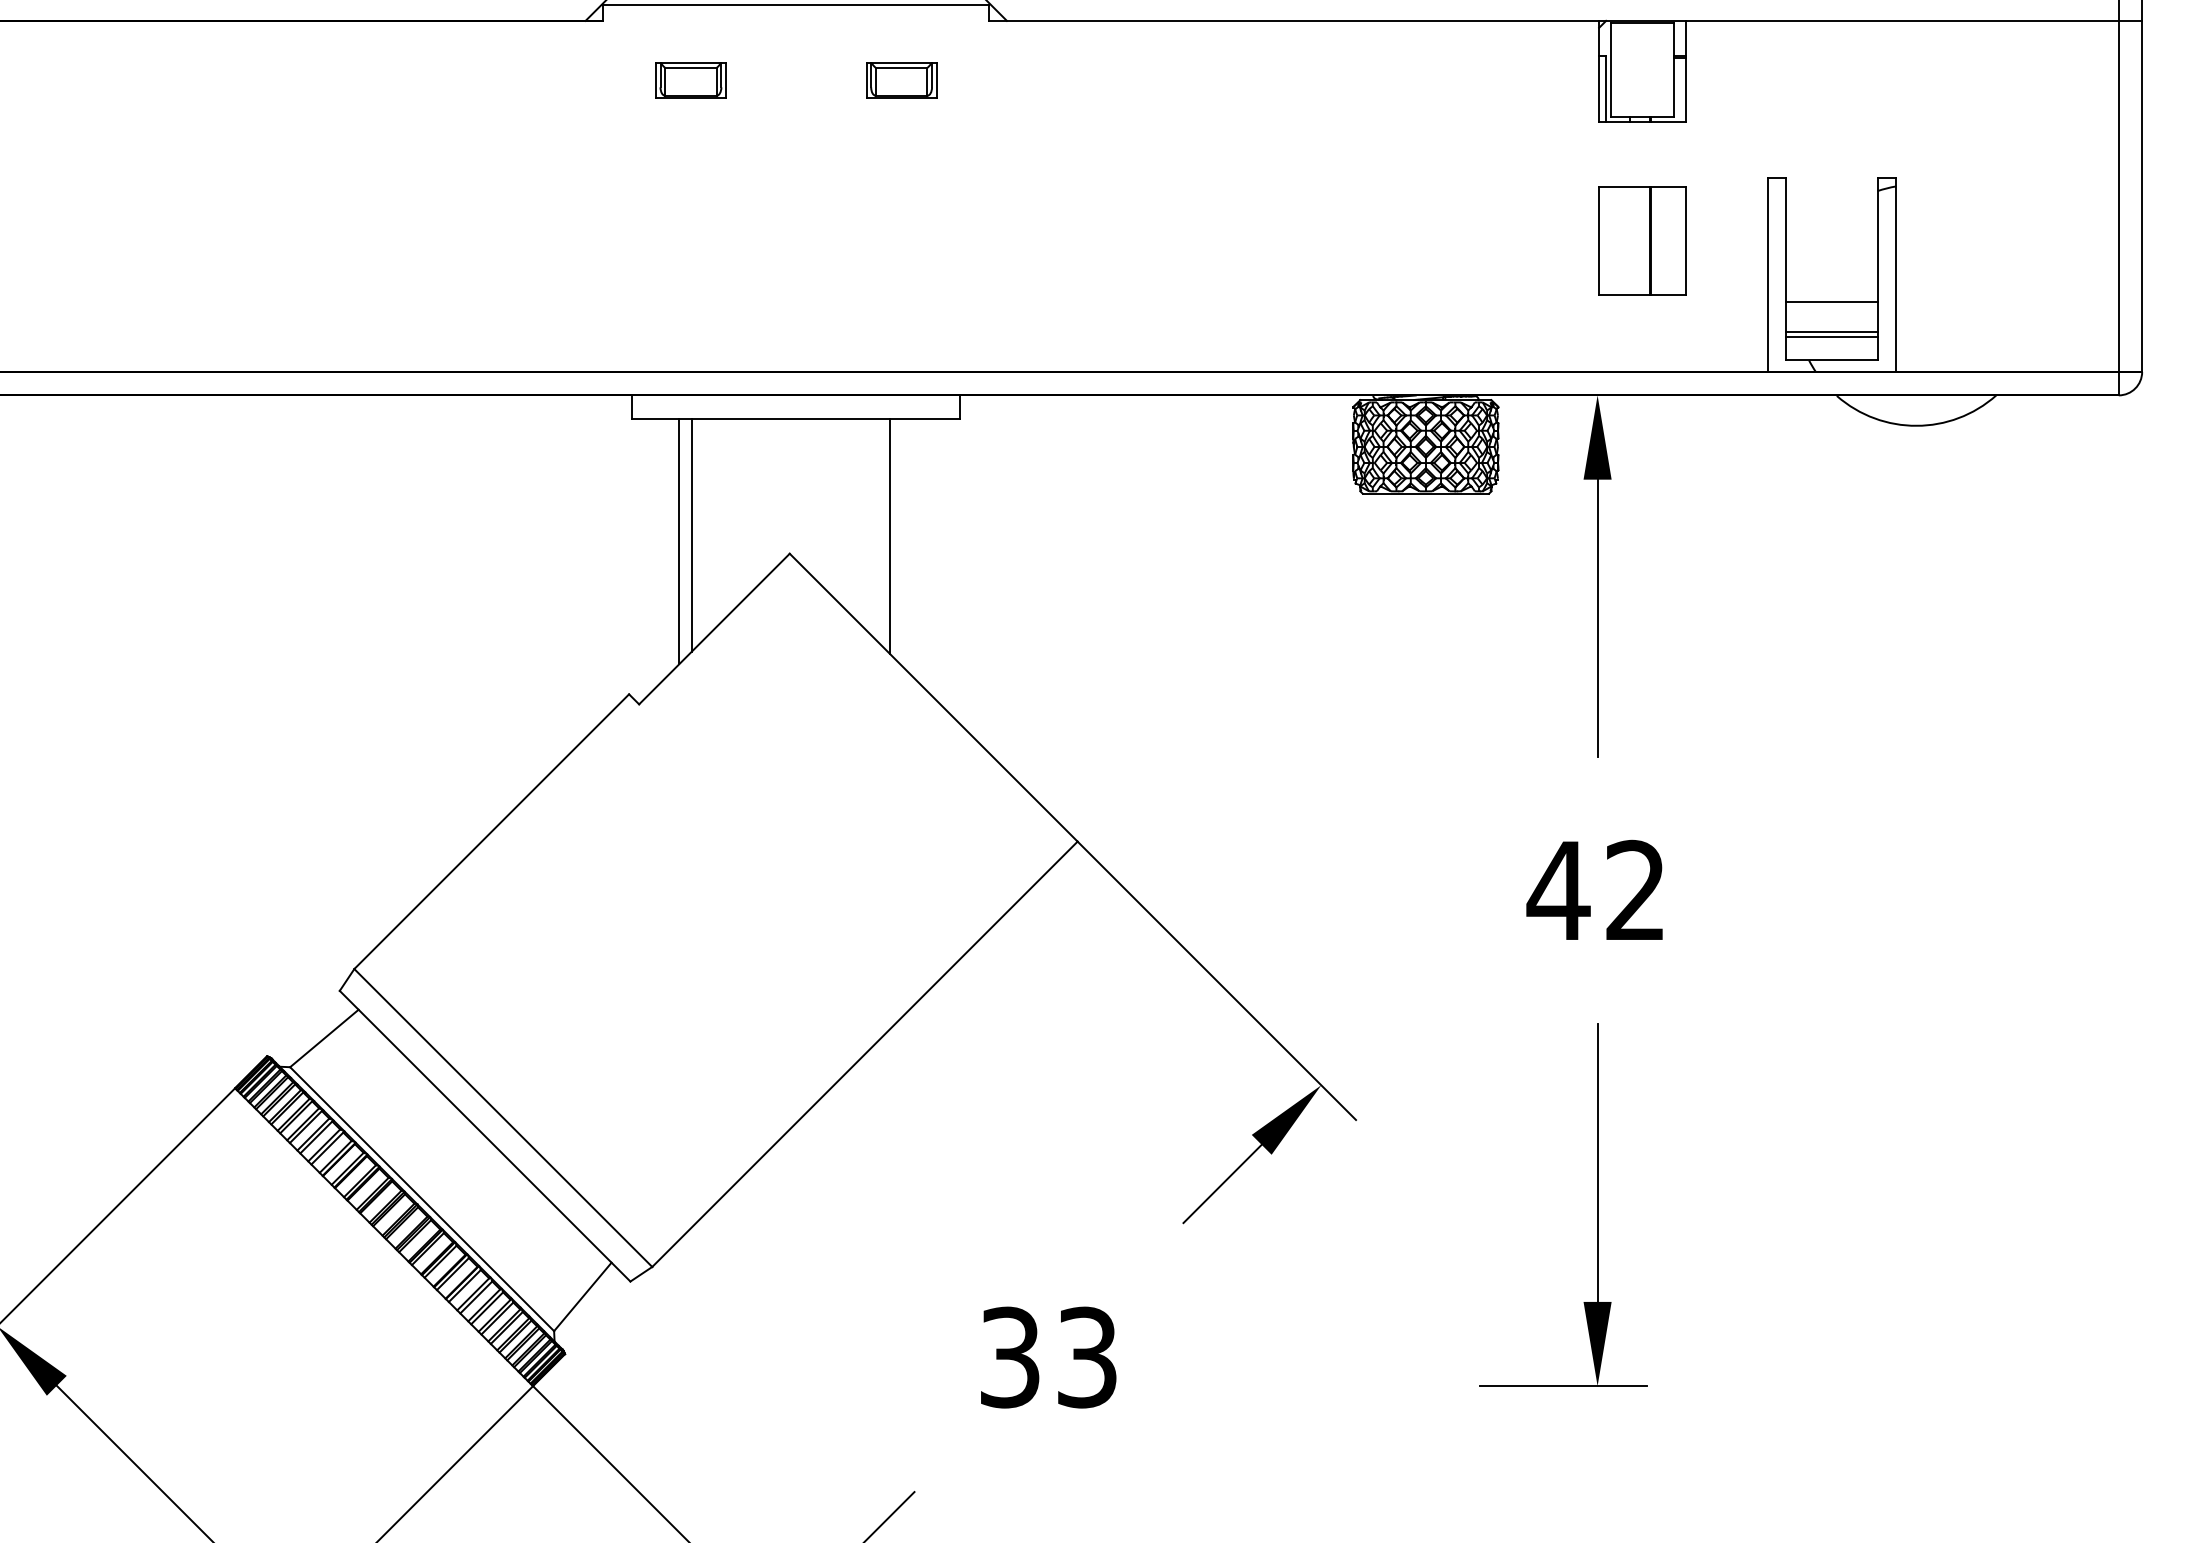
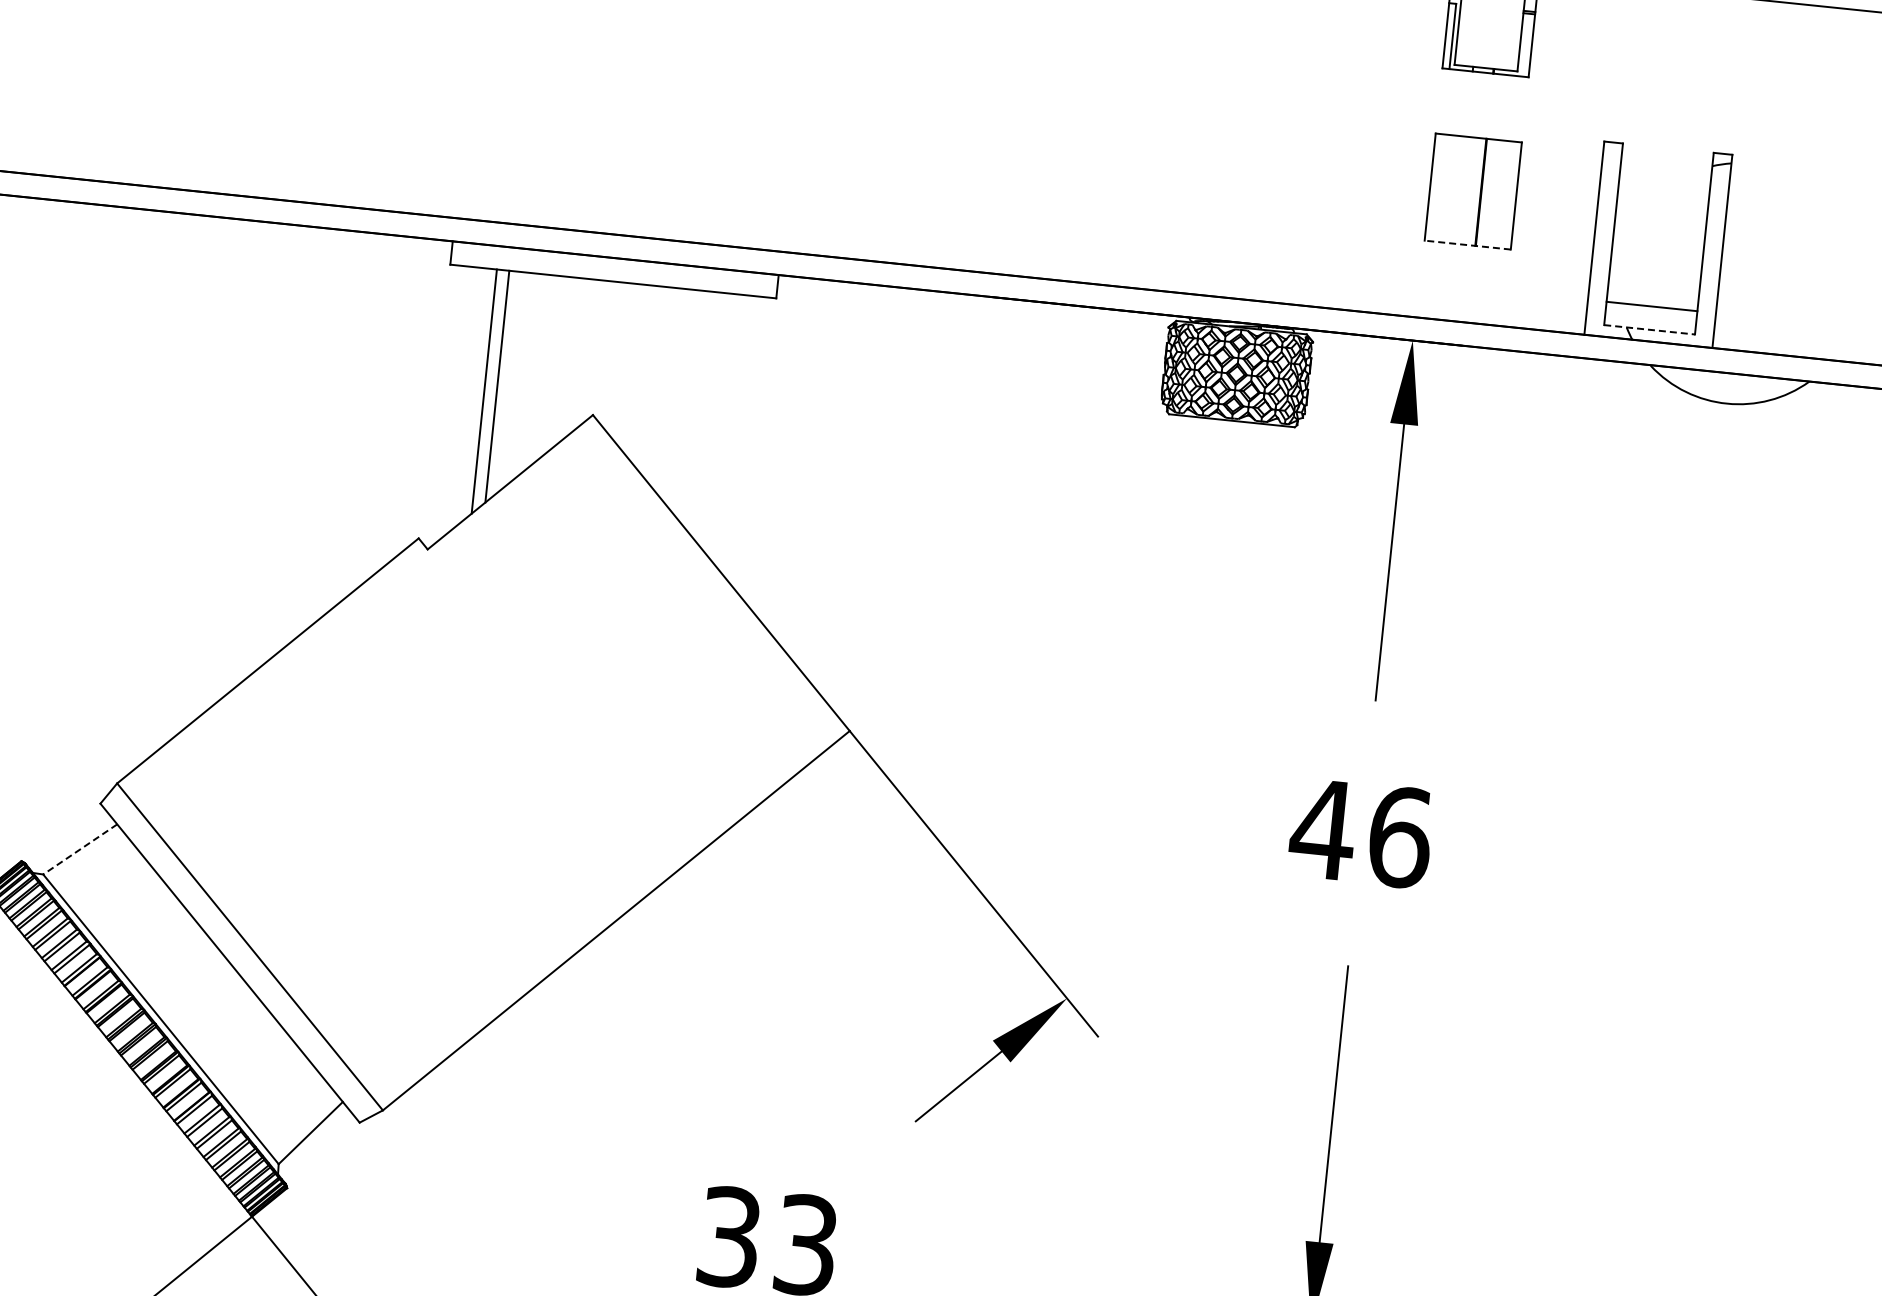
line: (1641, 294) -> (1466, 244), solid -> dashed
line: (1831, 301) -> (1655, 271), removed
line: (1831, 332) -> (1651, 302), removed
line: (1832, 360) -> (1650, 330), solid -> dashed
line: (889, 535) -> (694, 407), removed
text: (1636, 890) -> (1400, 837), 42 -> 46
line: (324, 1038) -> (80, 849), solid -> dashed

